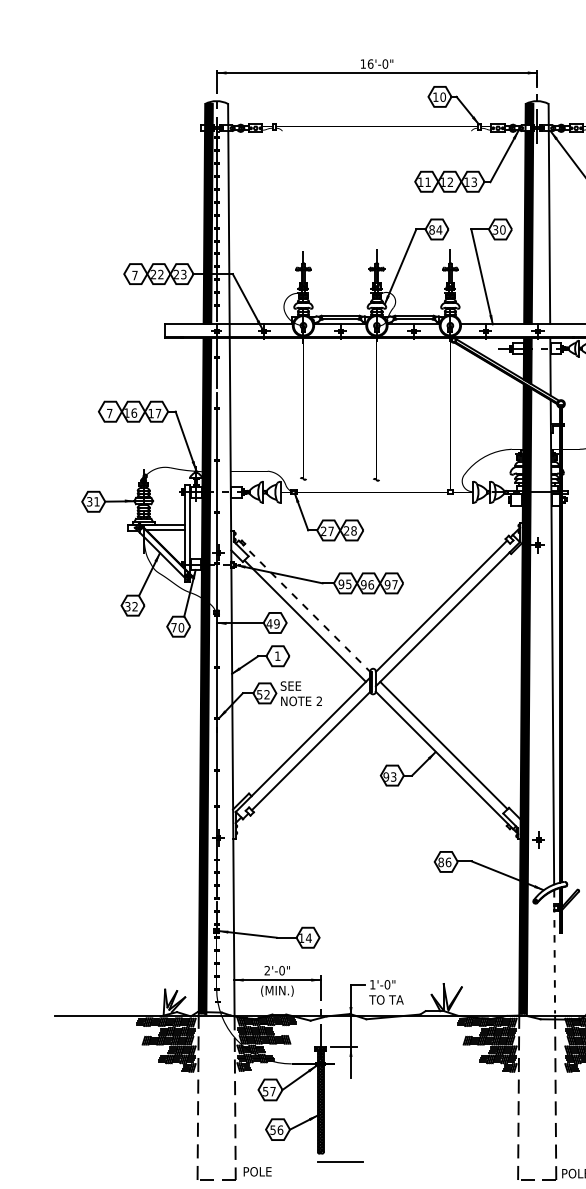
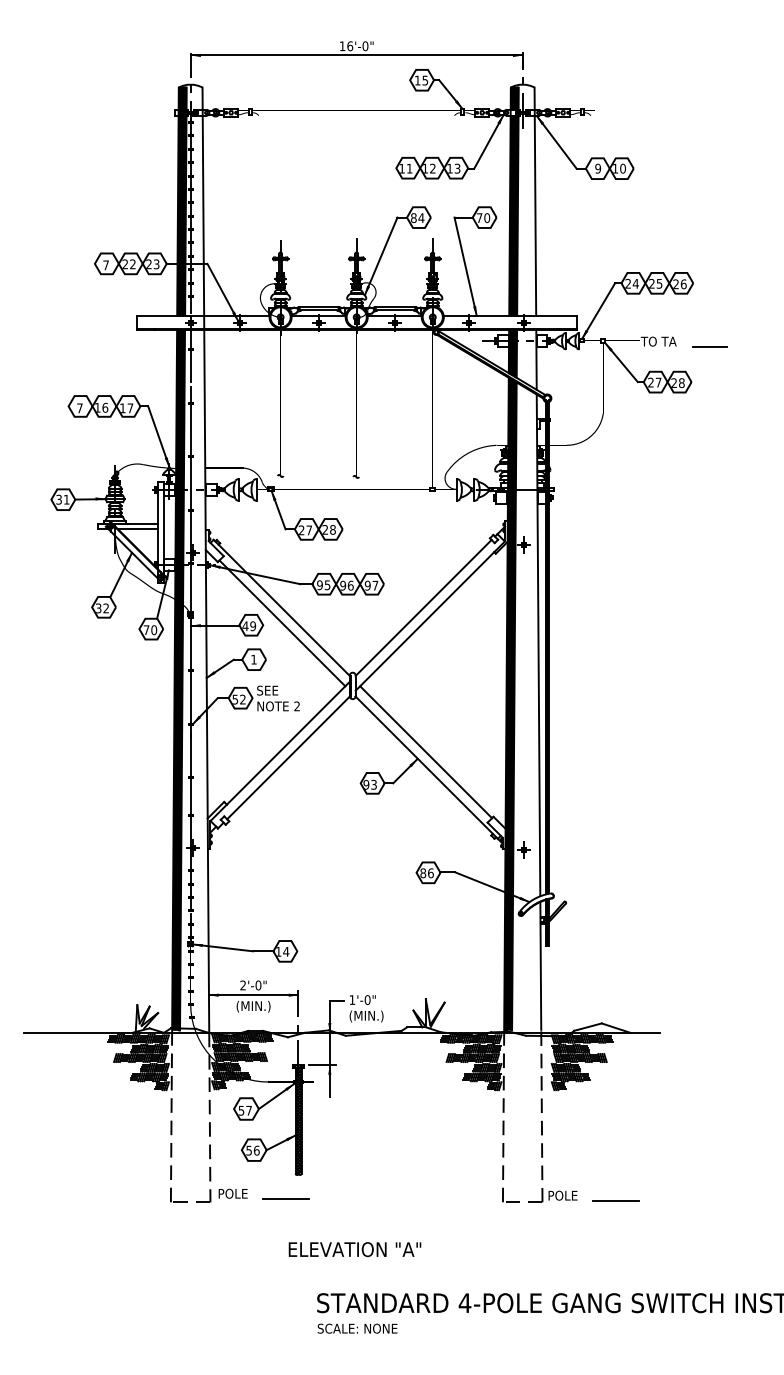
text: (443, 97) -> (425, 80), 10 -> 15
text: (495, 230) -> (479, 218), 30 -> 70
line: (305, 606) -> (282, 608), dashed -> solid
line: (554, 951) -> (540, 965), dashed -> solid
text: (386, 1000) -> (366, 1016), TO TA -> (MIN.)
line: (340, 1161) -> (285, 1198), moved

